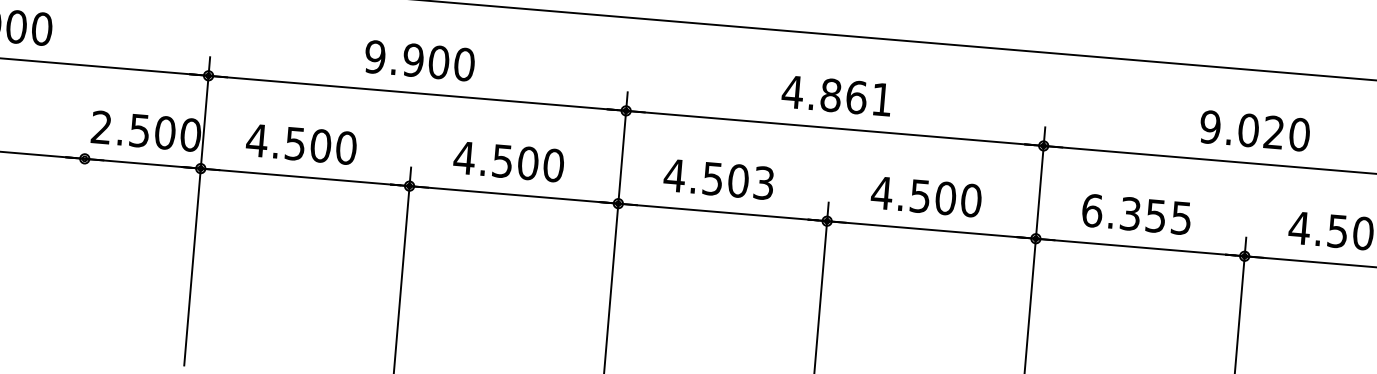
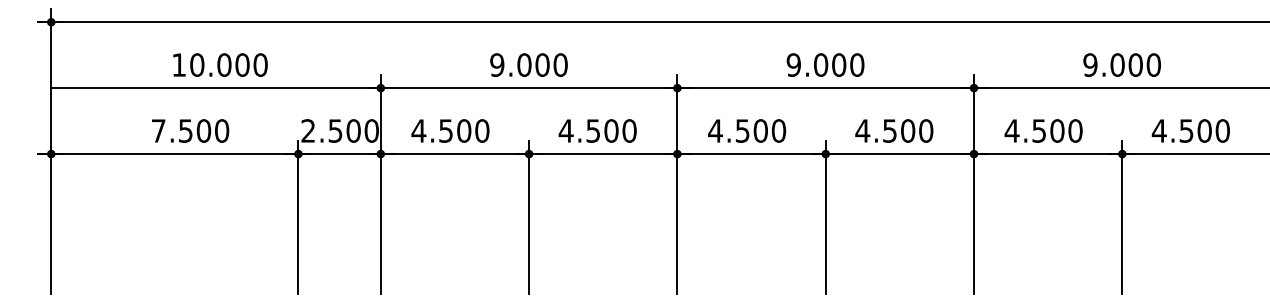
text: (413, 59) -> (524, 64), 9.900 -> 9.000
text: (837, 95) -> (825, 64), 4.861 -> 9.000
text: (1273, 131) -> (1135, 64), 9.020 -> 9.000
text: (763, 182) -> (778, 130), 4.503 -> 4.500
text: (1136, 213) -> (1043, 130), 6.355 -> 4.500
line: (77, 246) -> (298, 216), added

